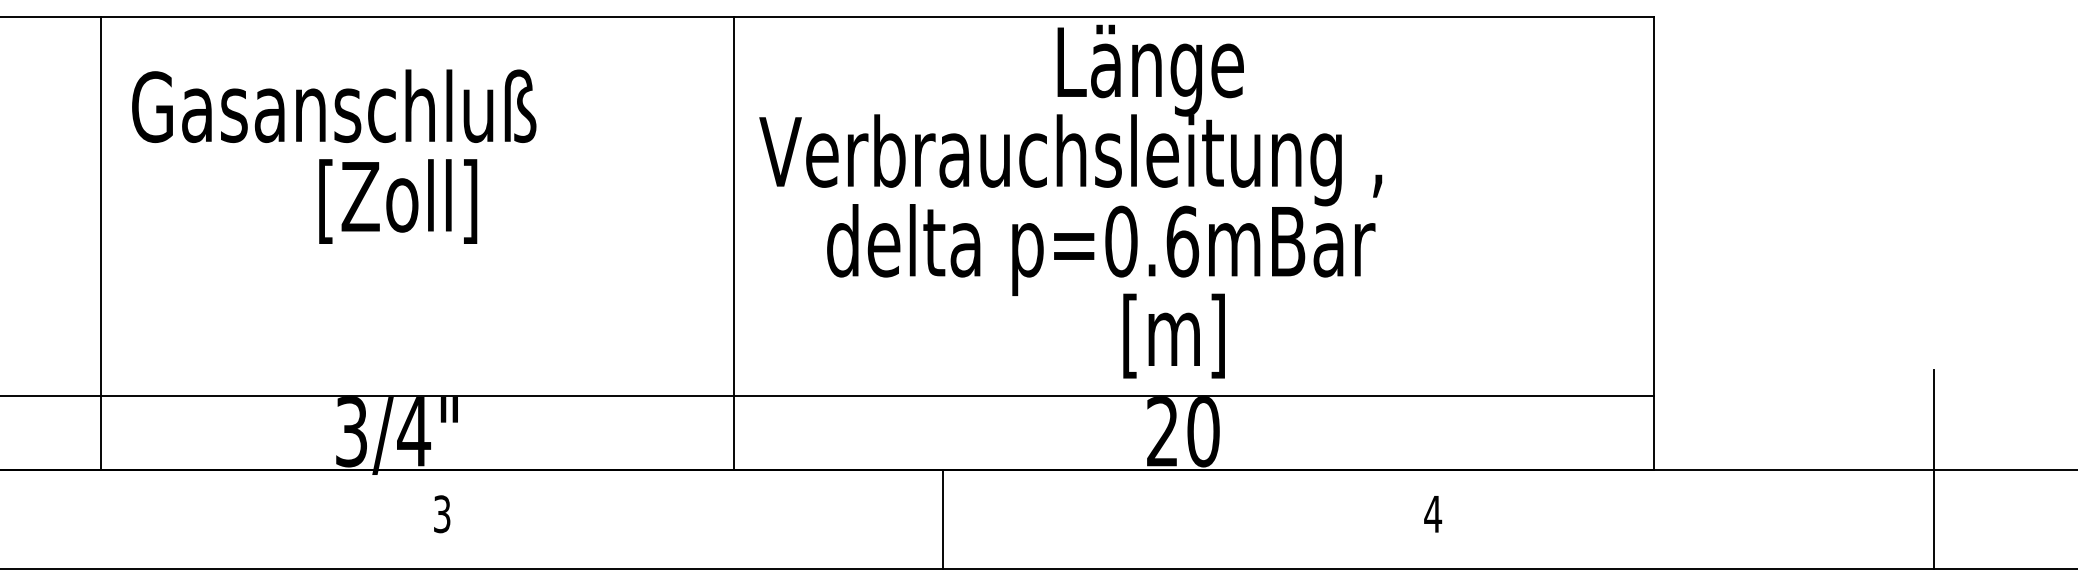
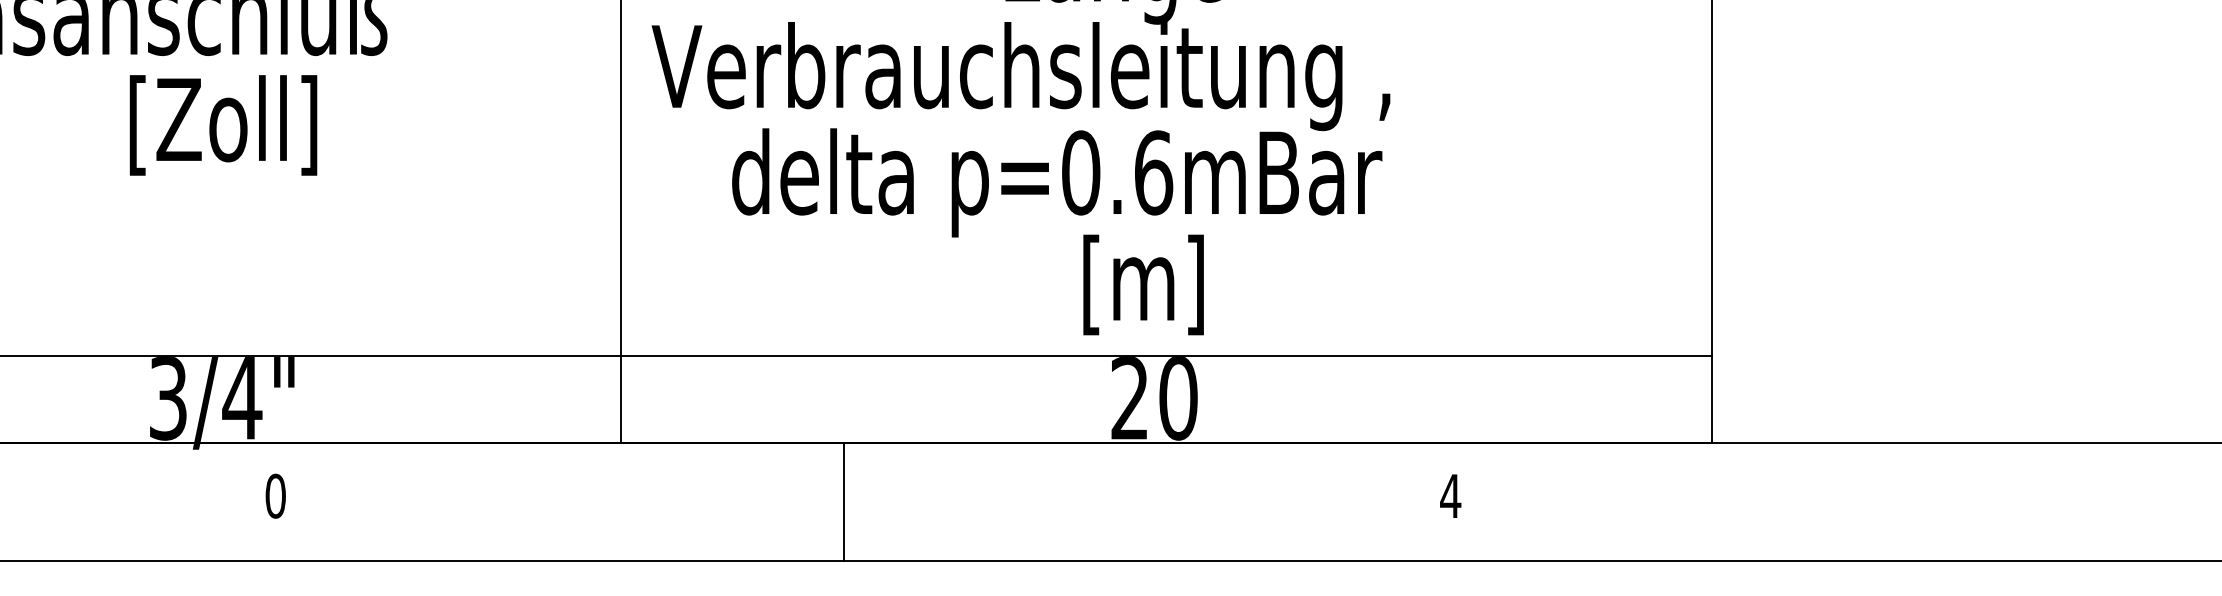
line: (1934, 469) -> (2045, 443), removed
text: (441, 514) -> (274, 496), 3 -> 0
line: (943, 518) -> (844, 501), moved

